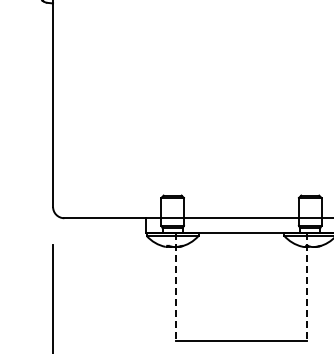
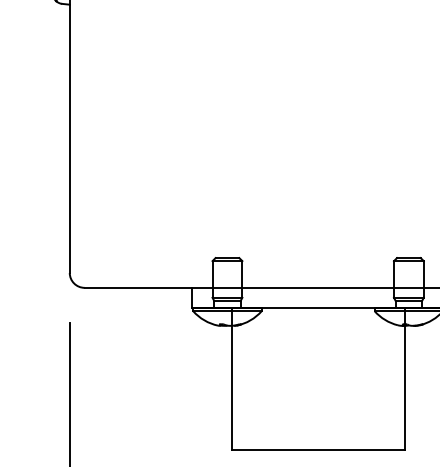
line: (175, 287) -> (231, 379), dashed -> solid
line: (307, 287) -> (405, 379), dashed -> solid

